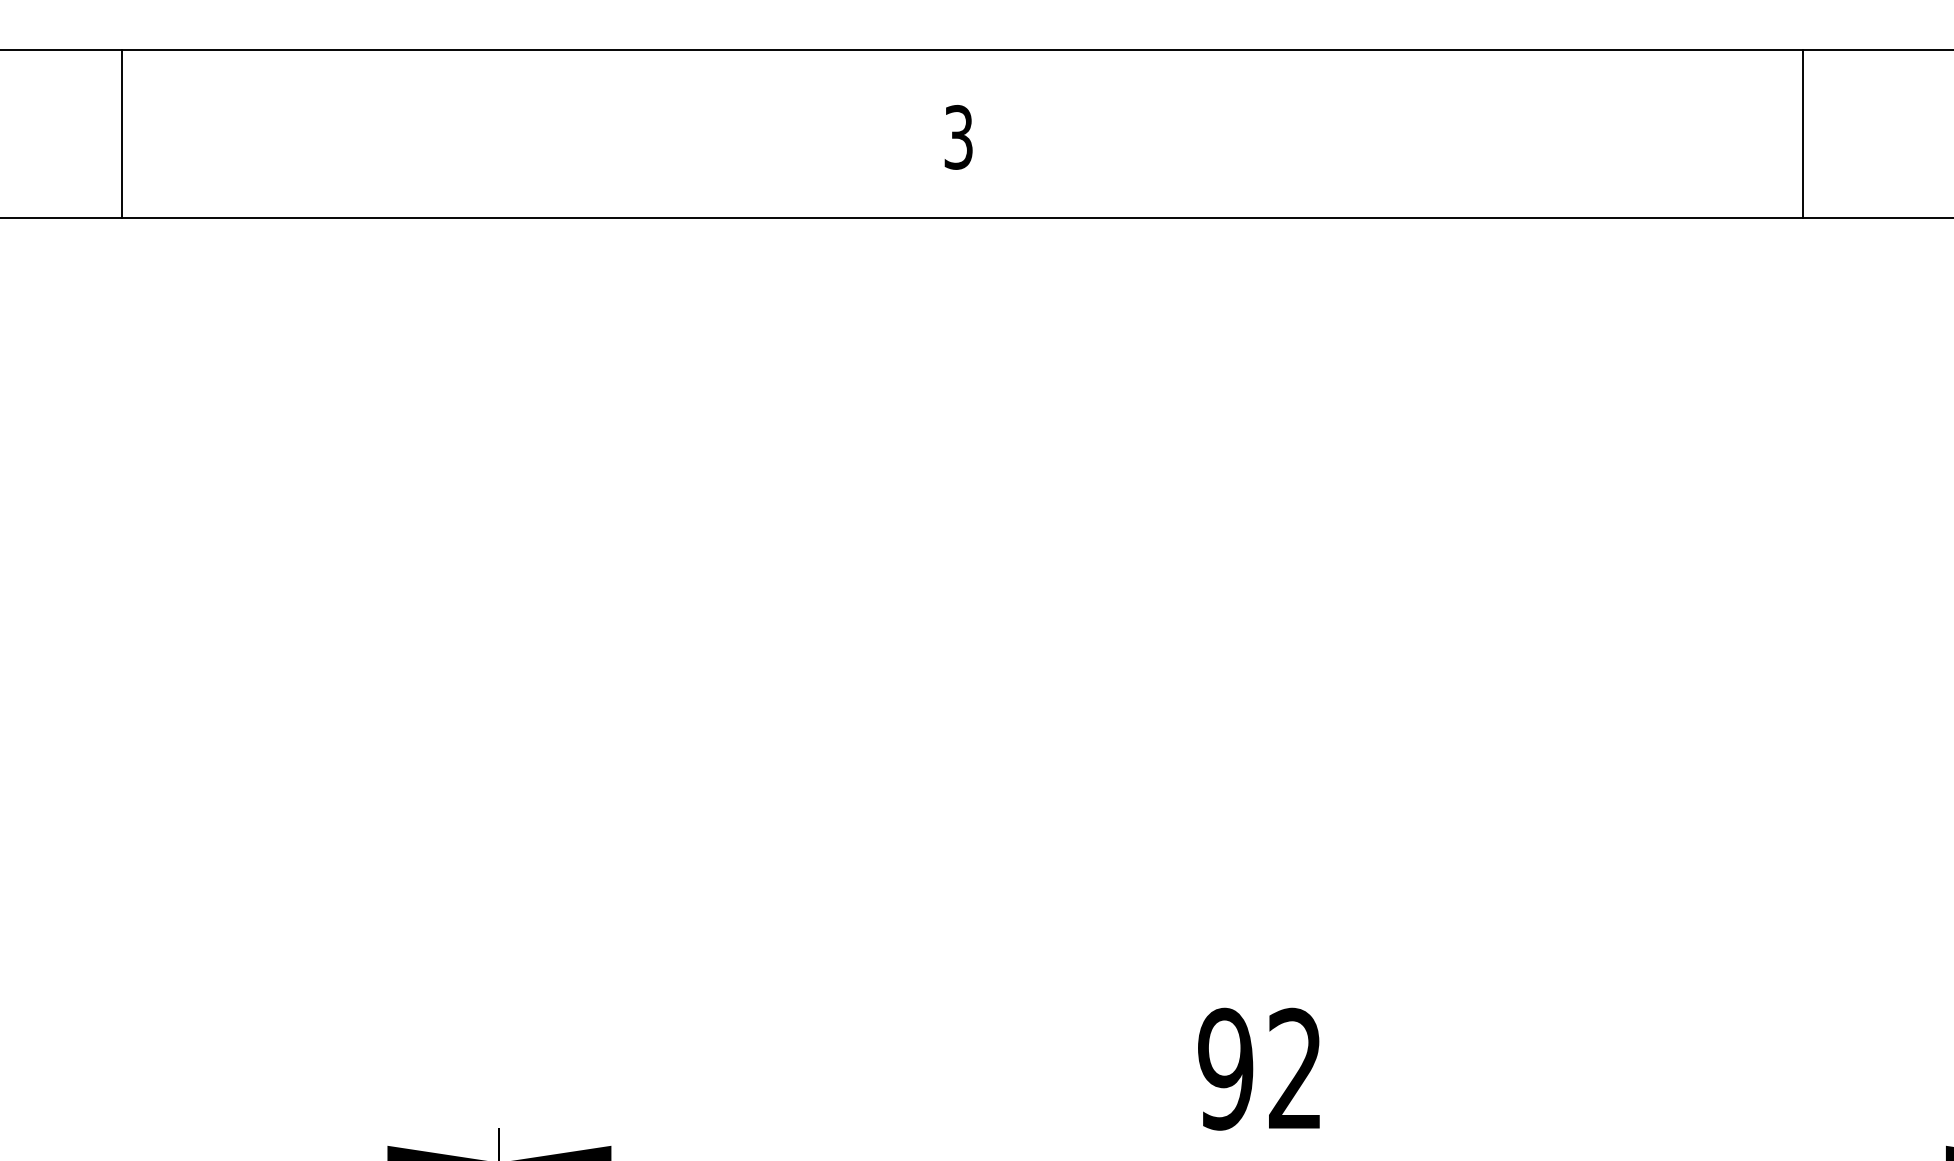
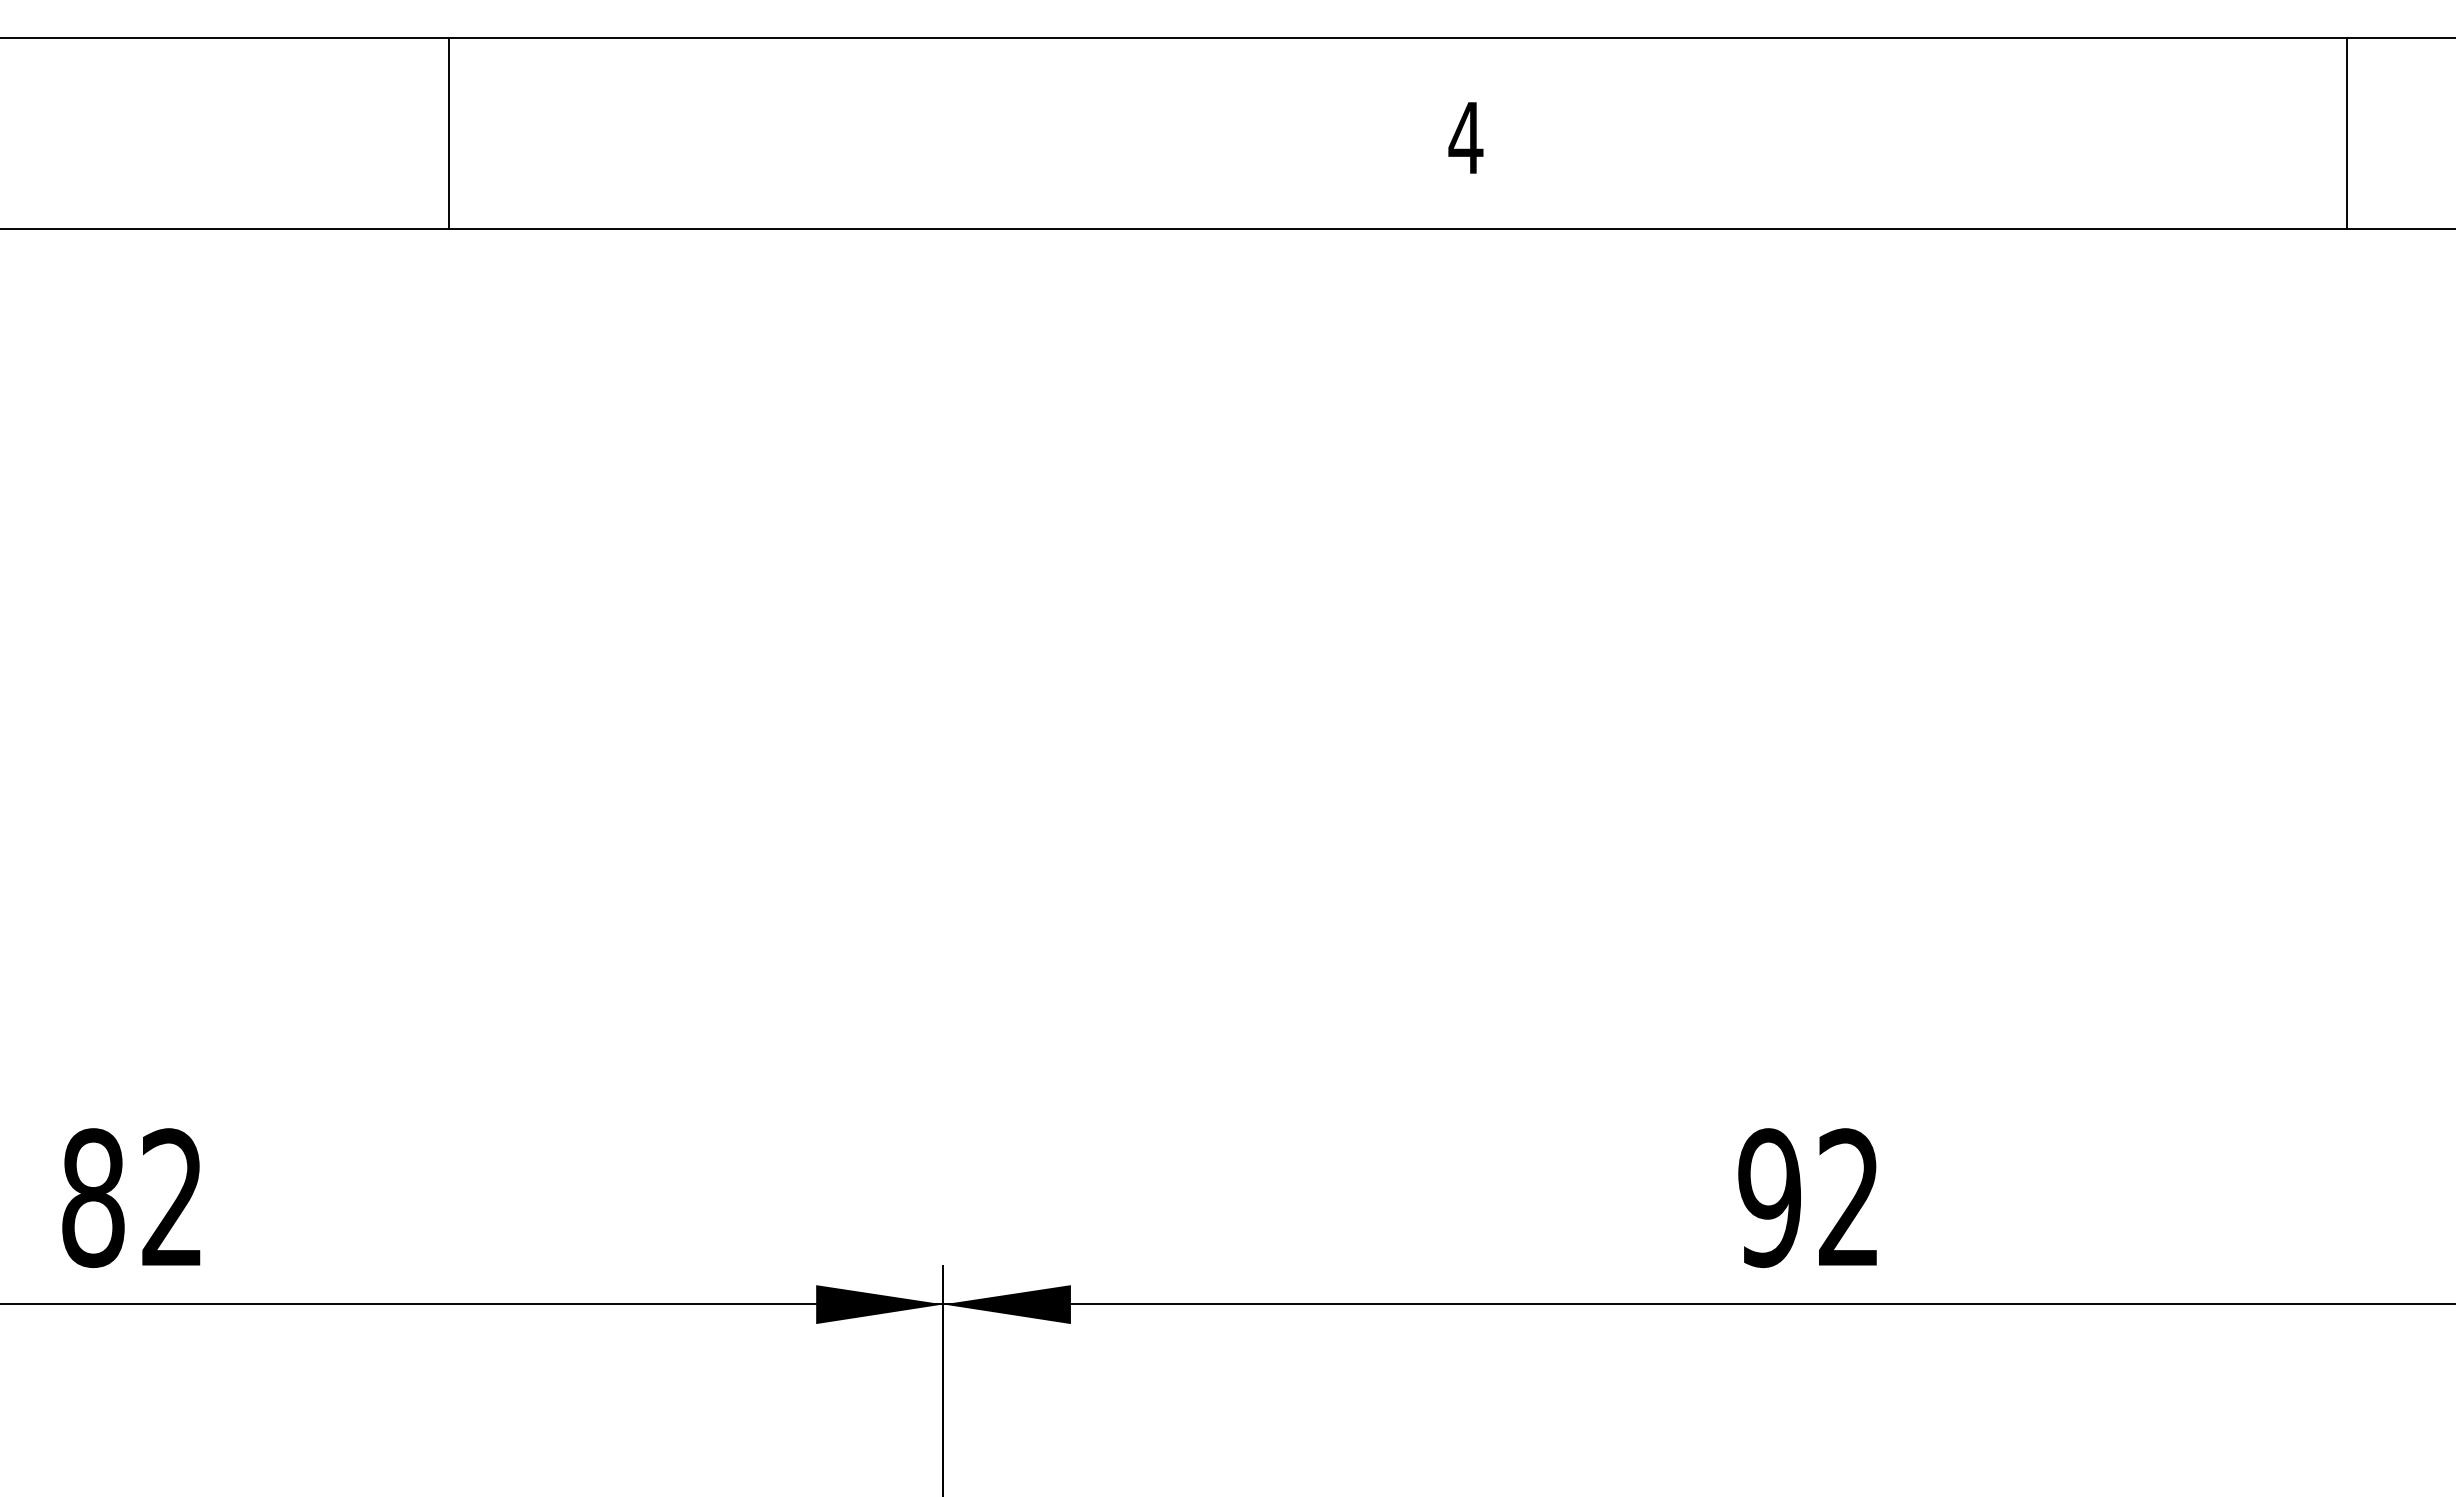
line: (122, 133) -> (448, 133), moved
line: (1802, 133) -> (2347, 133), moved
text: (958, 136) -> (1465, 137), 3 -> 4

